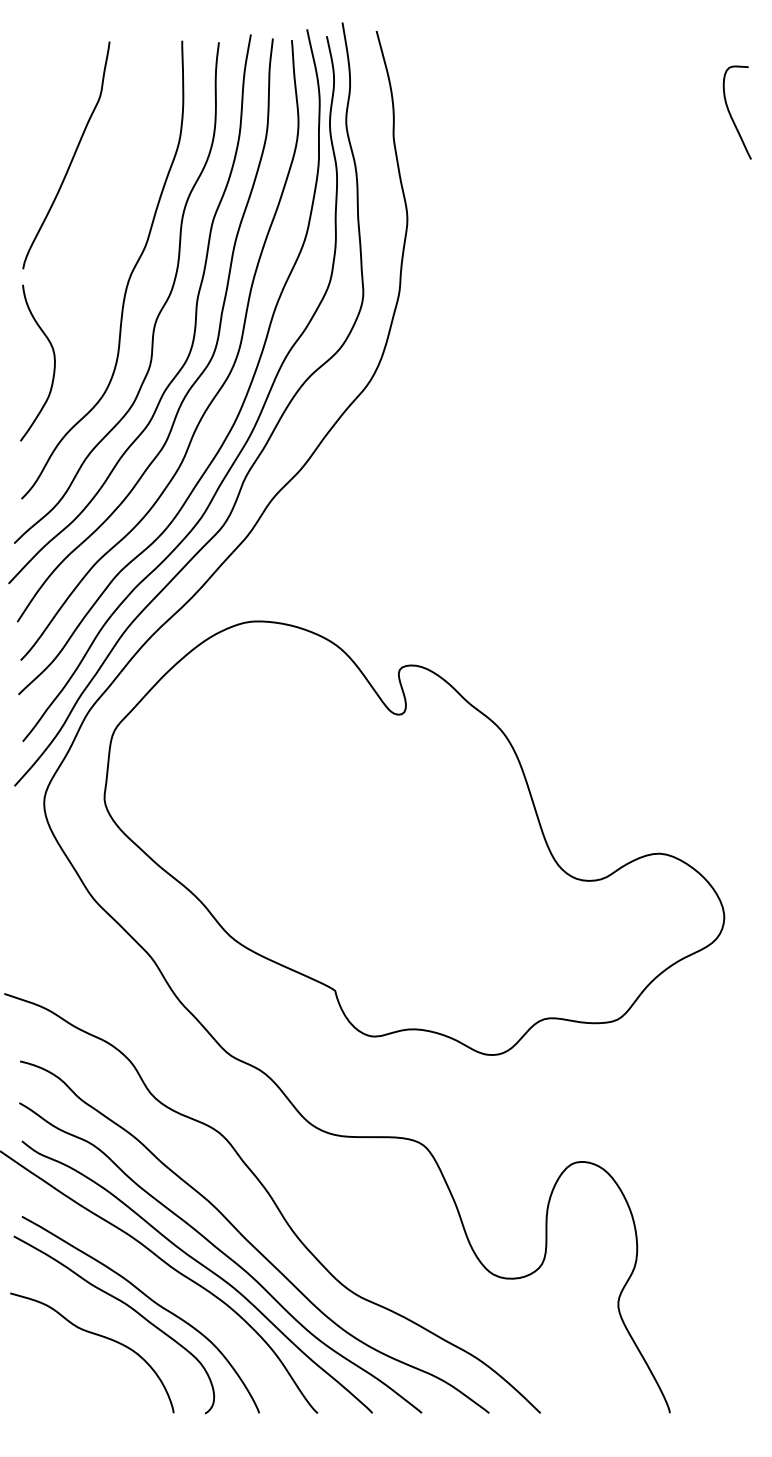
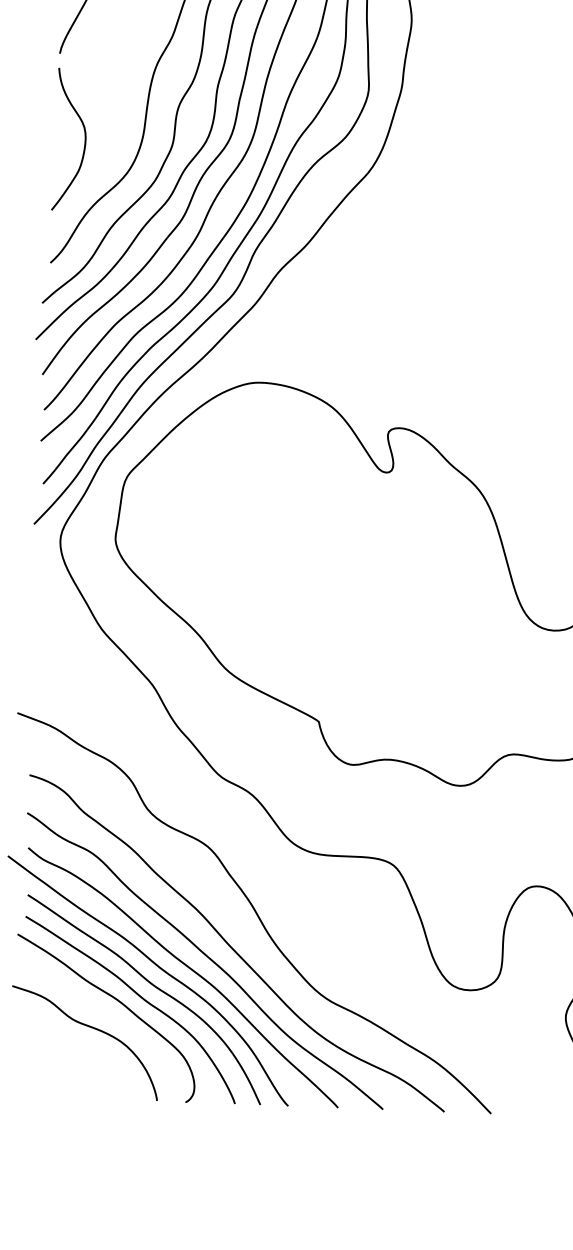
curve: (164, 1287) -> (153, 986), added

